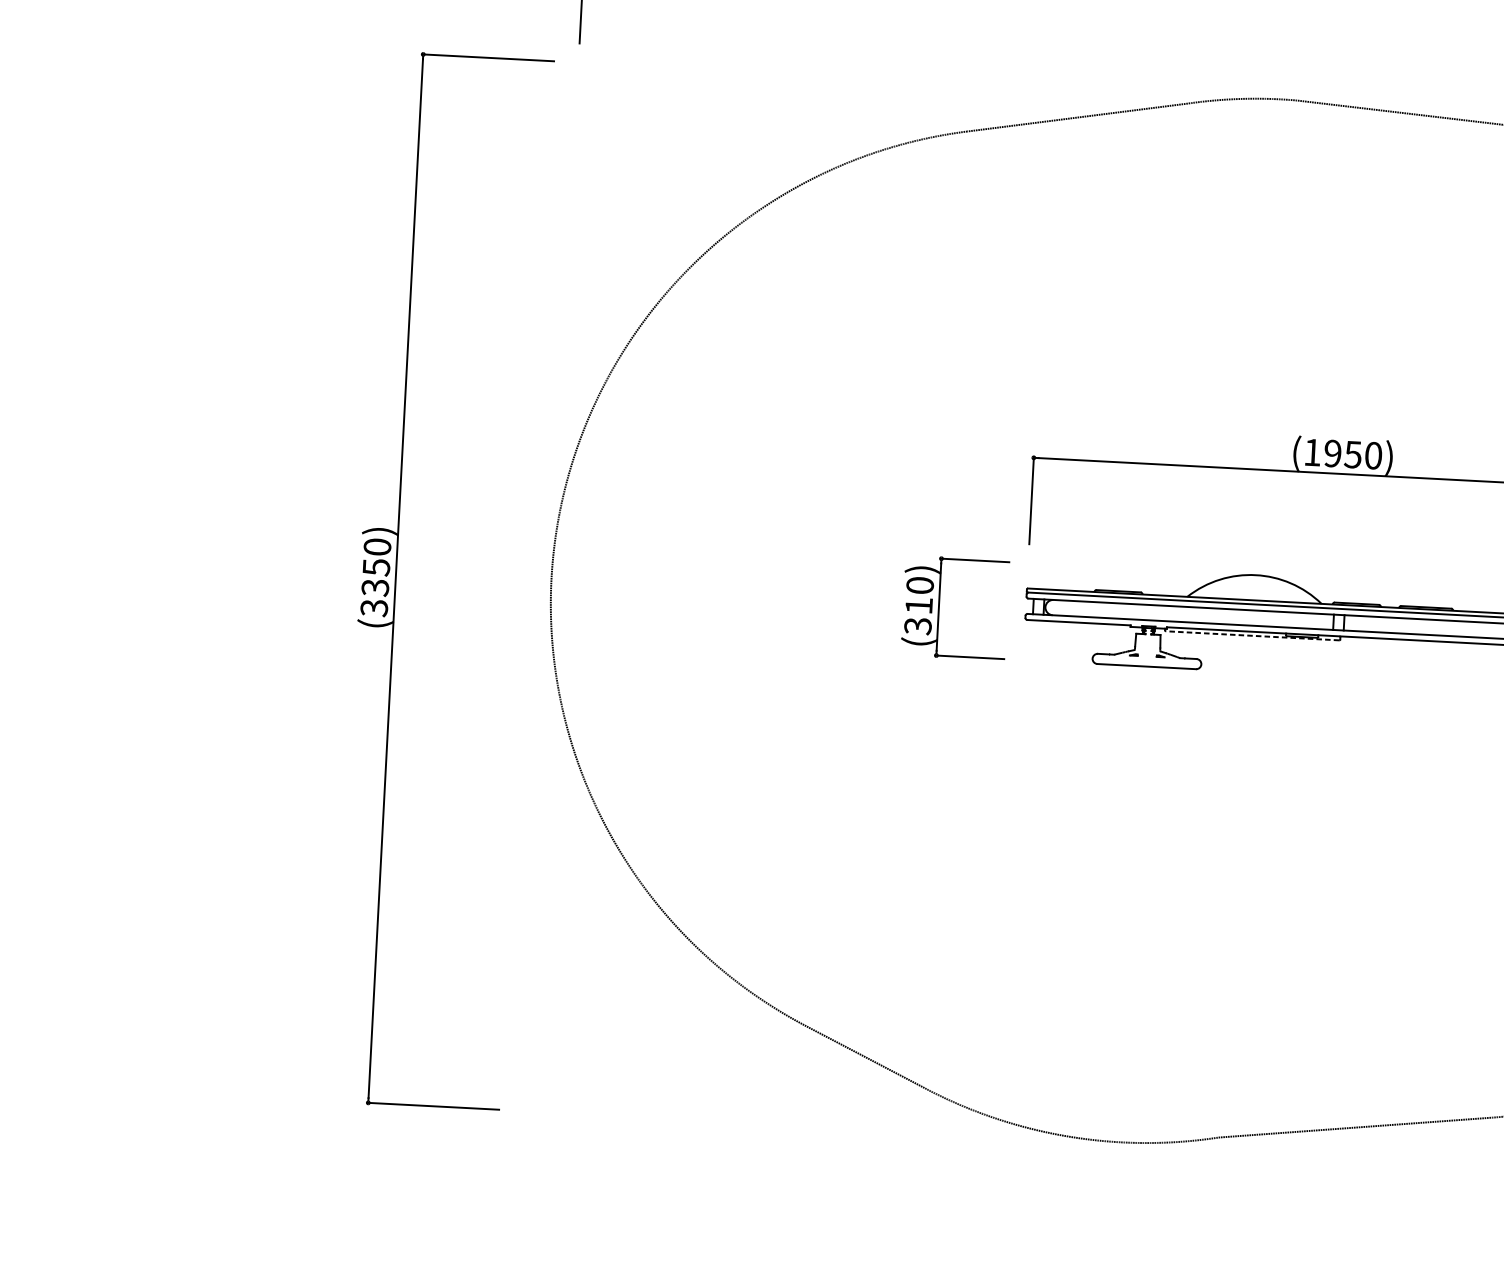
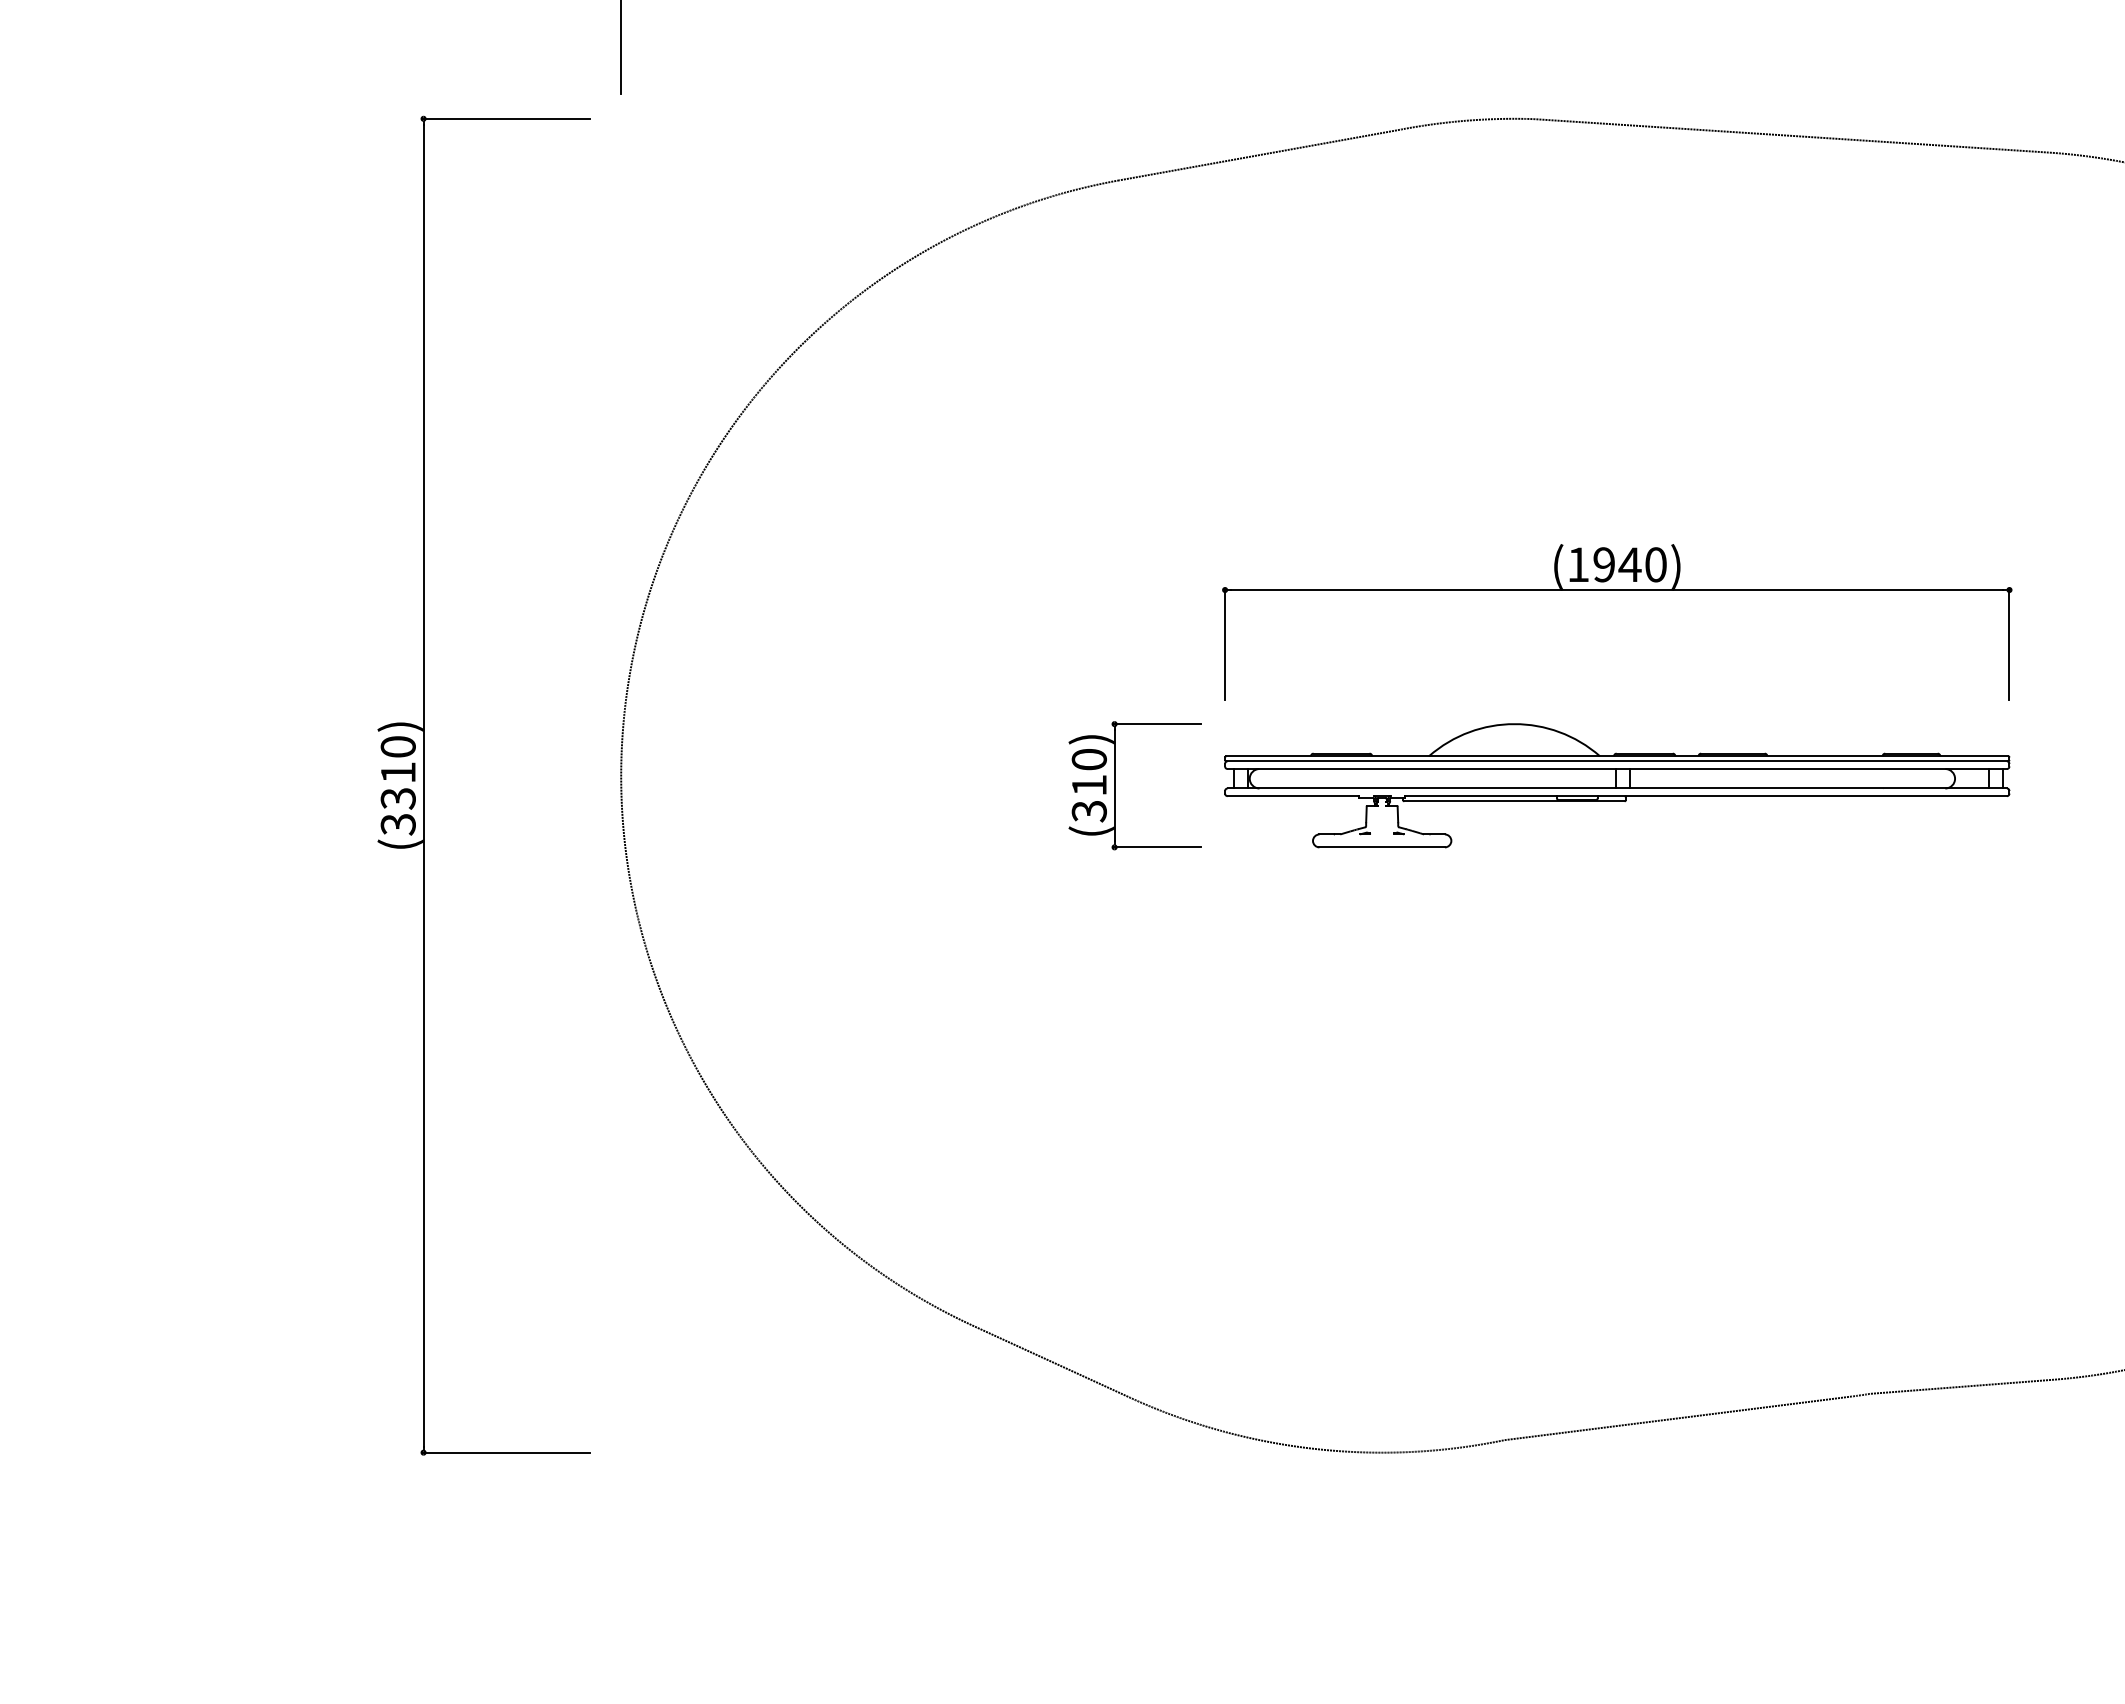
text: (1352, 454) -> (1629, 564), (1950) -> (1940)
text: (376, 568) -> (398, 773), (3350) -> (3310)
line: (1252, 635) -> (1514, 801), dashed -> solid

